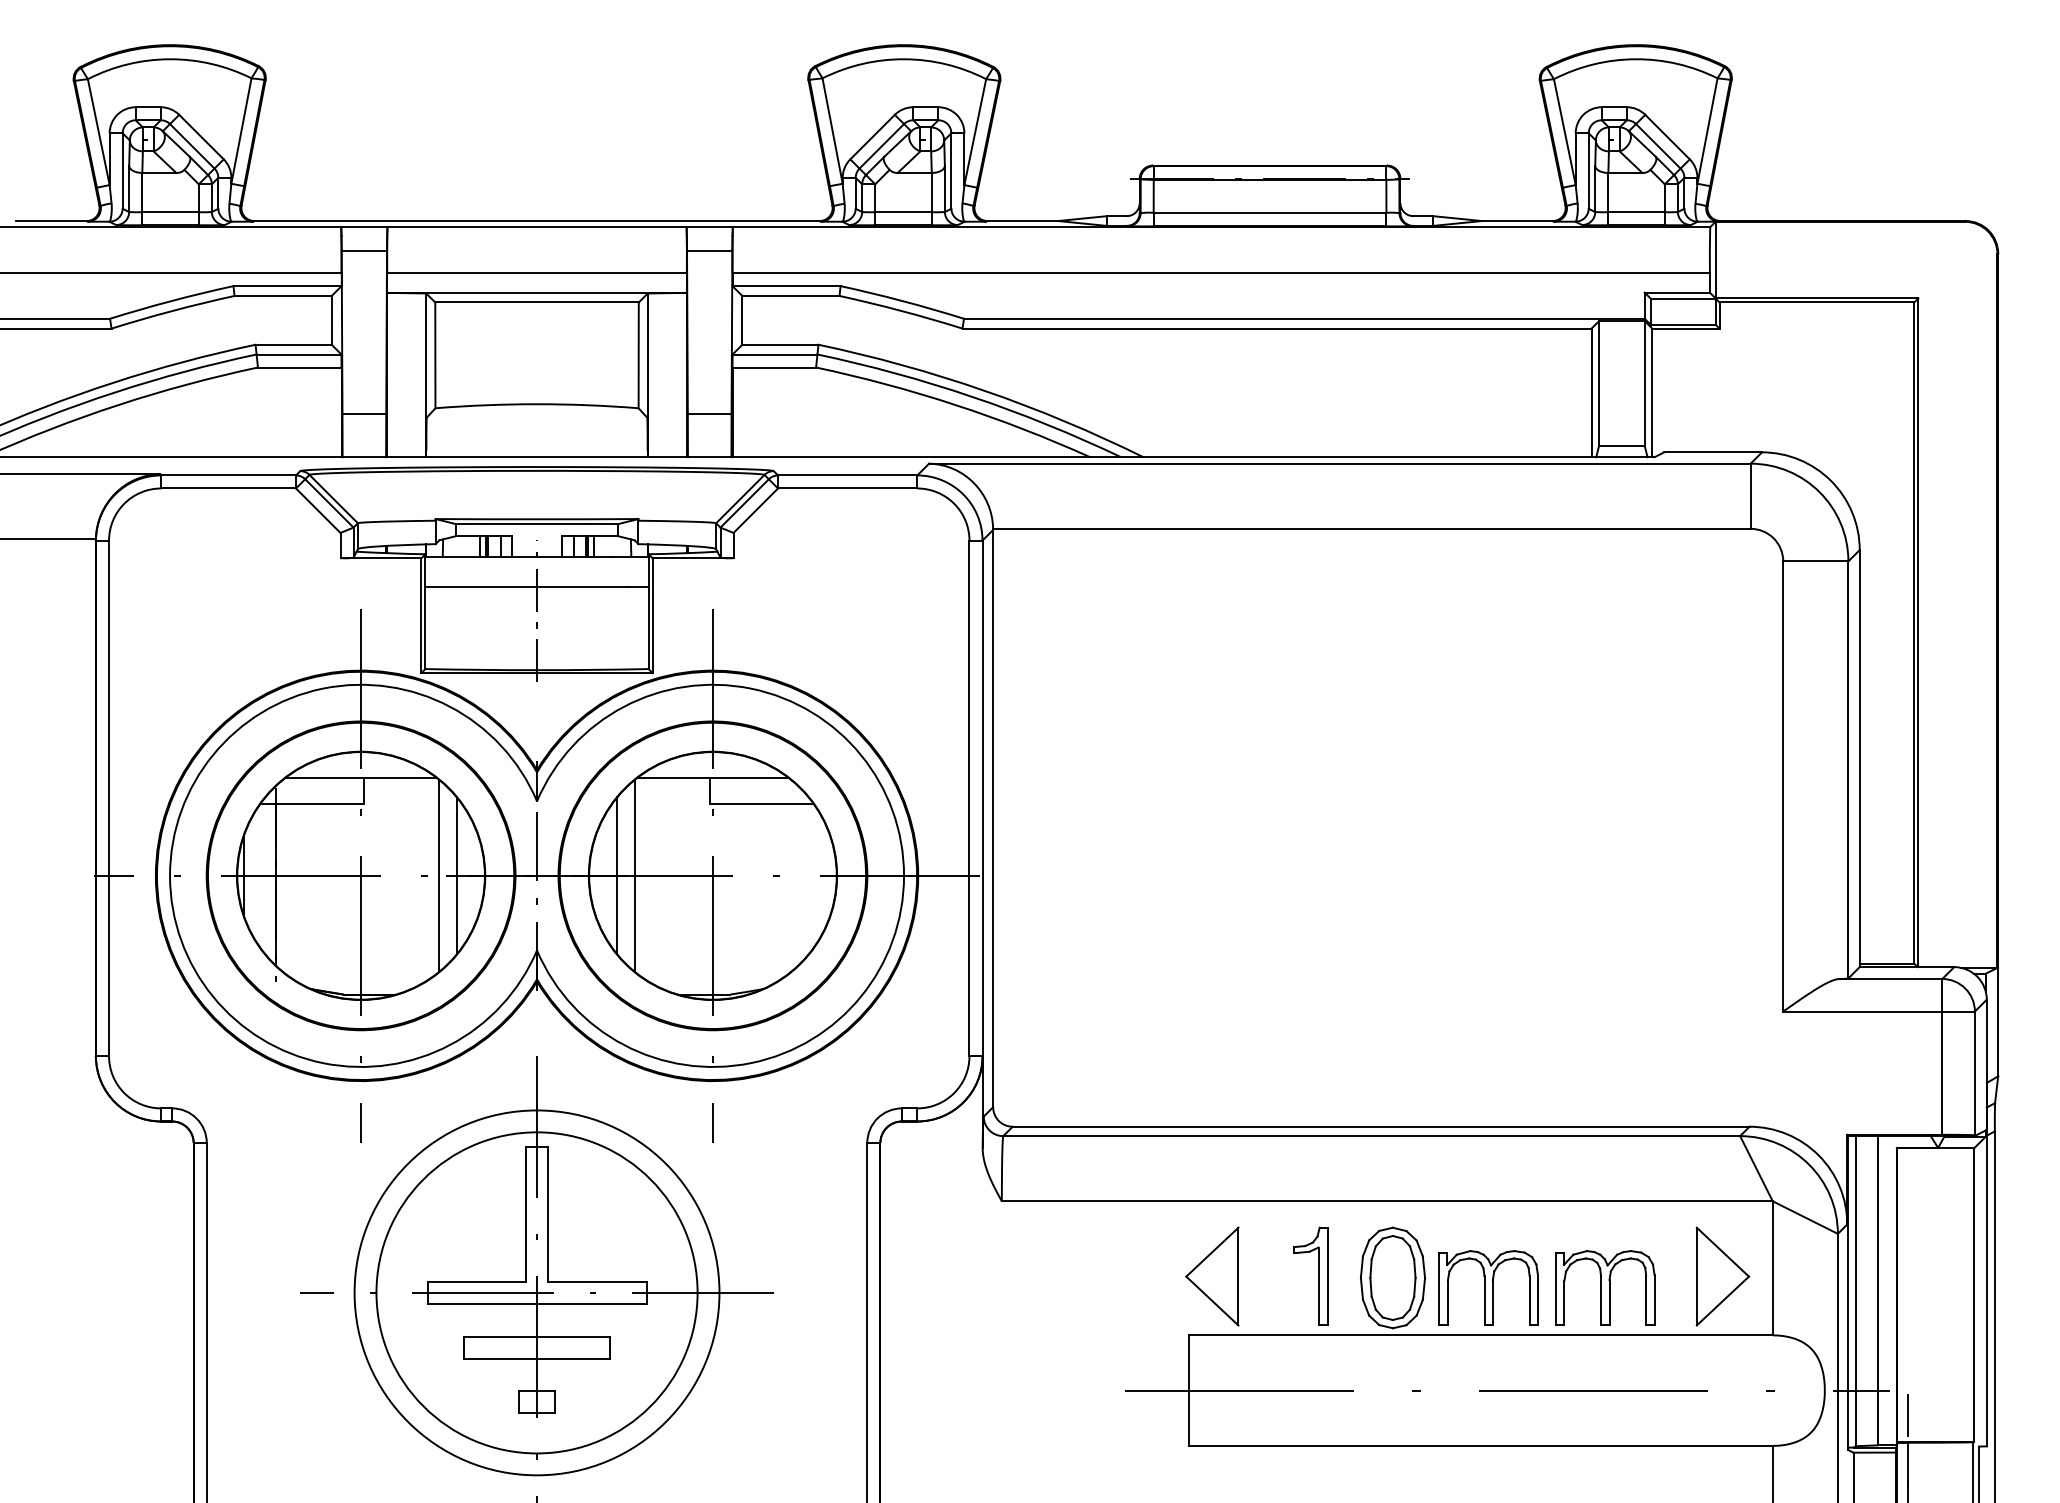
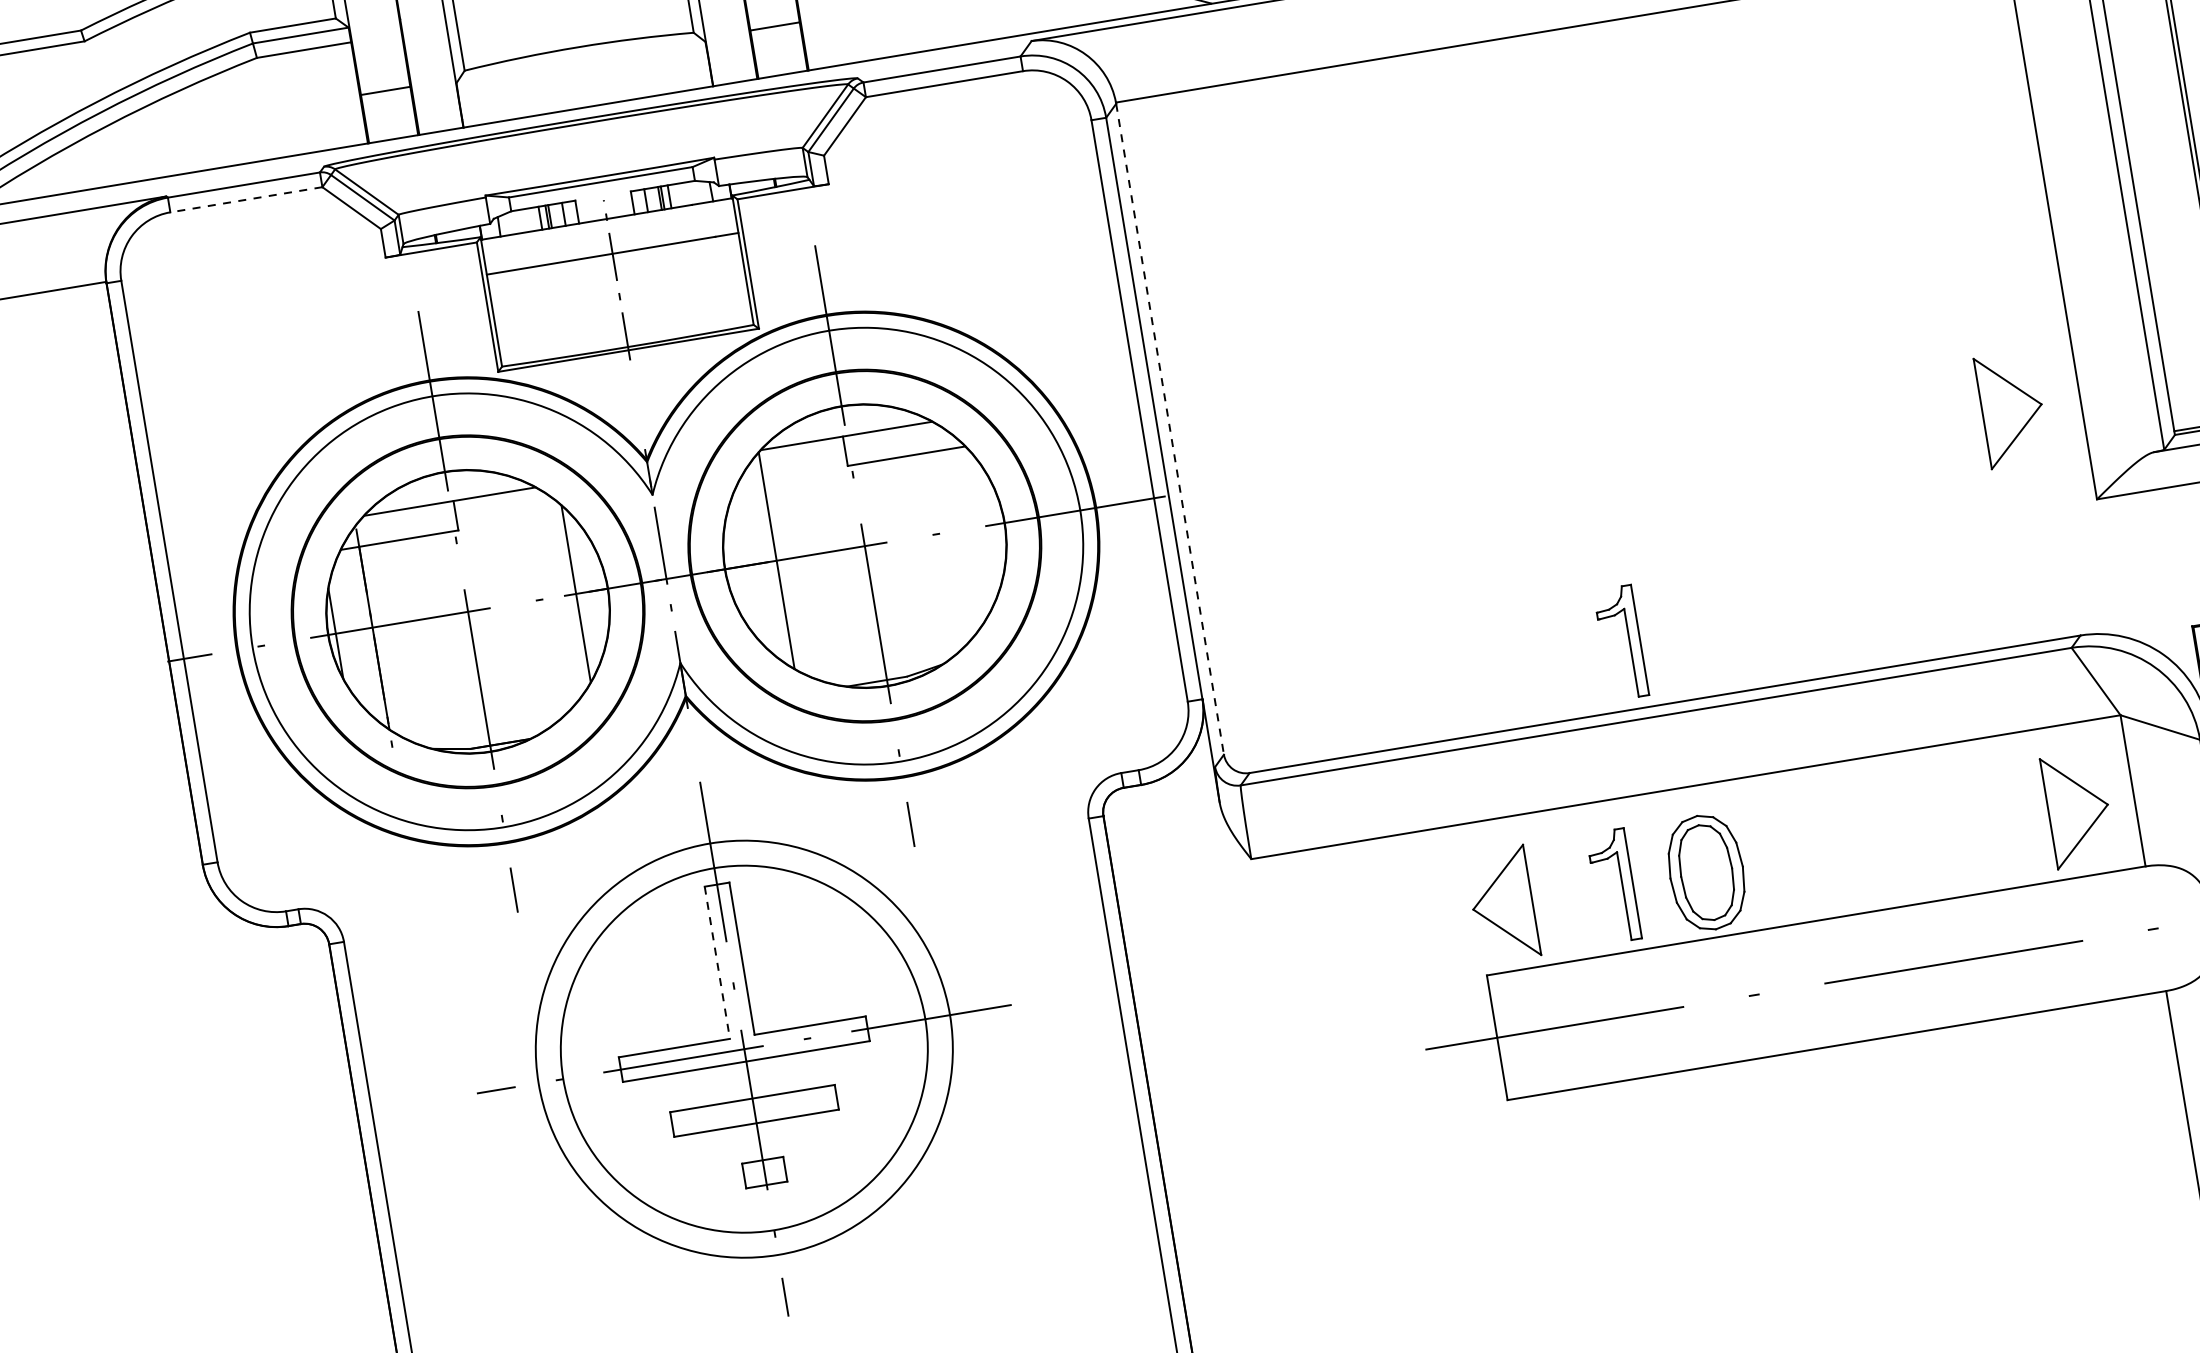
line: (228, 488) -> (246, 199), solid -> dashed
line: (993, 818) -> (1170, 429), solid -> dashed
line: (439, 875) -> (556, 596), removed
line: (617, 875) -> (757, 563), removed
part: (1722, 921) -> (2011, 409), added
part: (1359, 1066) -> (1629, 640), added
line: (526, 1214) -> (717, 962), solid -> dashed
part: (1488, 1287) -> (1816, 865), removed
part: (1605, 1287) -> (1948, 843), removed

